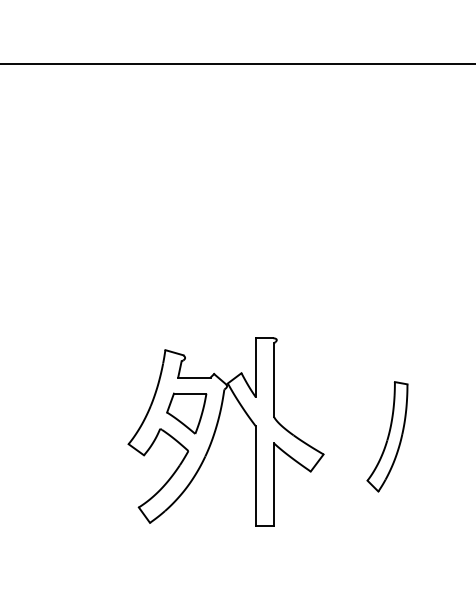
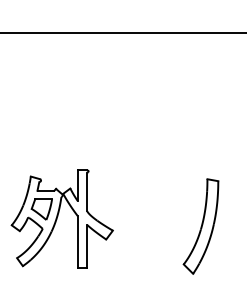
part: (224, 431) -> (61, 218), moved
part: (386, 436) -> (200, 226), size x1.67

